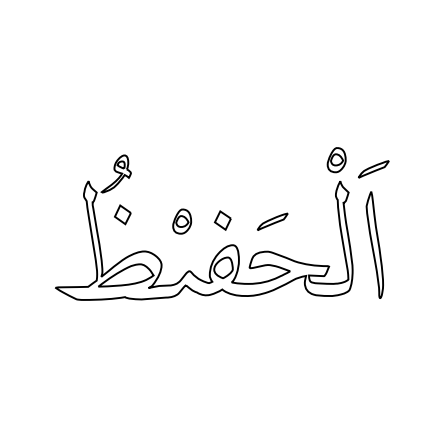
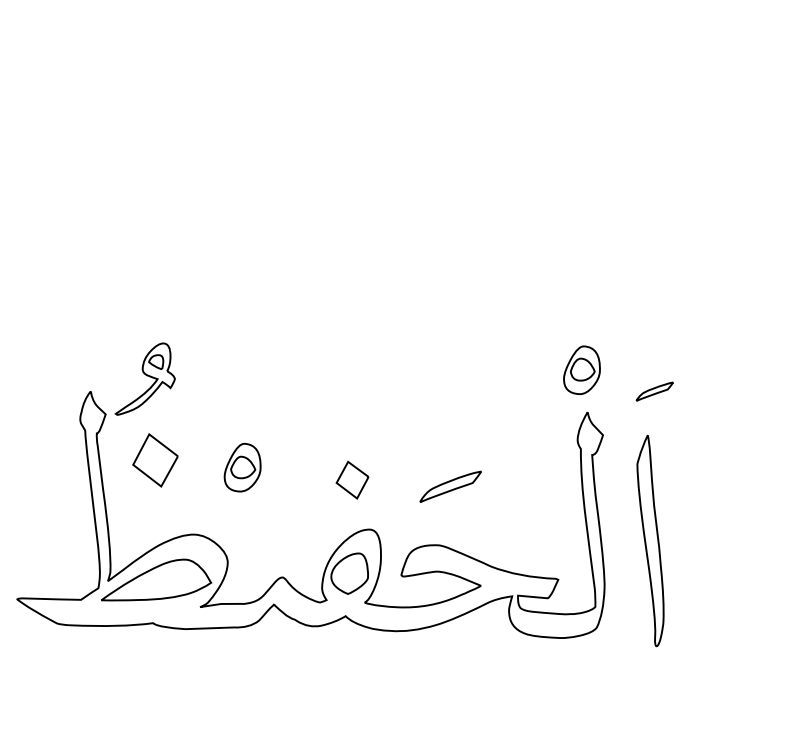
part: (373, 169) -> (654, 391), size x0.6
part: (122, 214) -> (154, 459), size x1.4
part: (182, 221) -> (243, 467), moved

